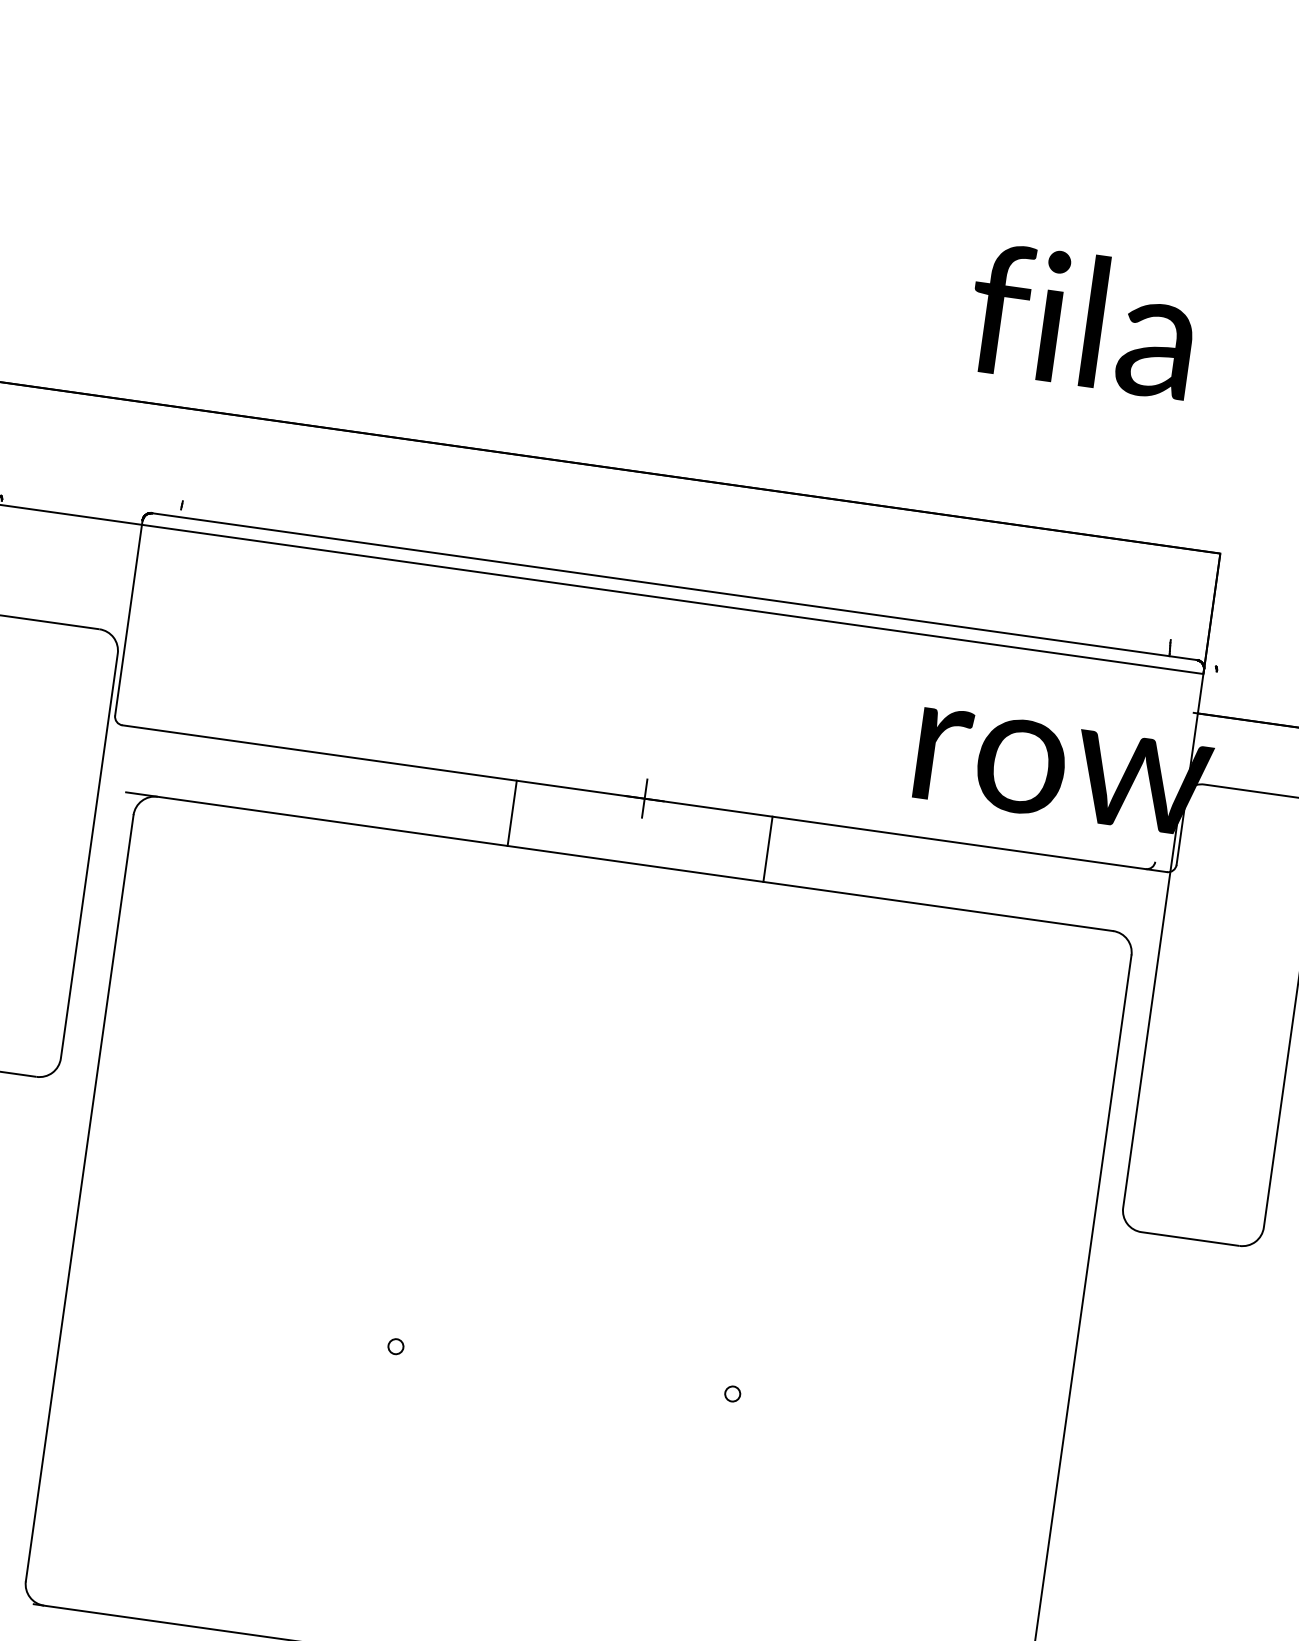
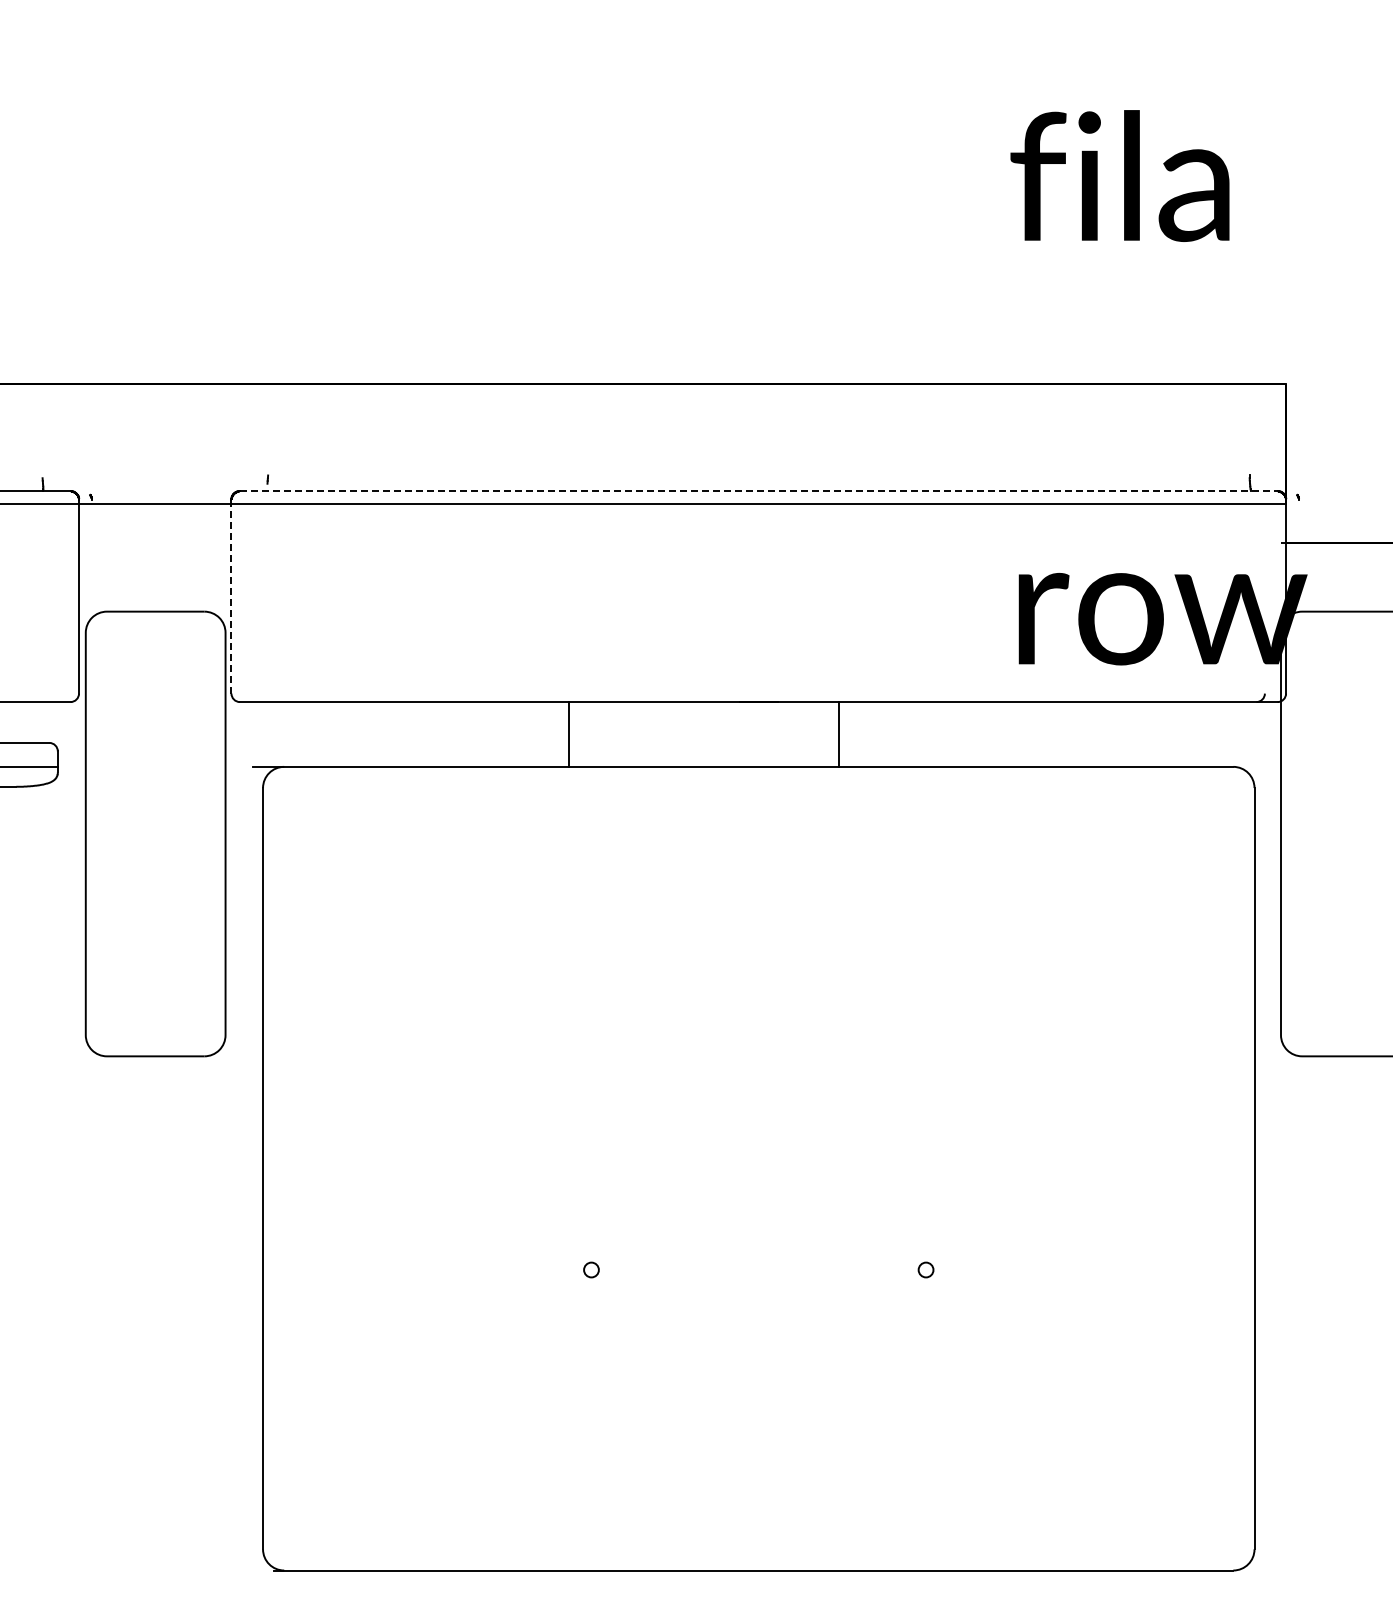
line: (674, 586) -> (758, 491), solid -> dashed
line: (128, 617) -> (231, 596), solid -> dashed
line: (644, 798) -> (758, 701), removed
line: (511, 813) -> (568, 734), moved
line: (767, 849) -> (838, 734), moved

